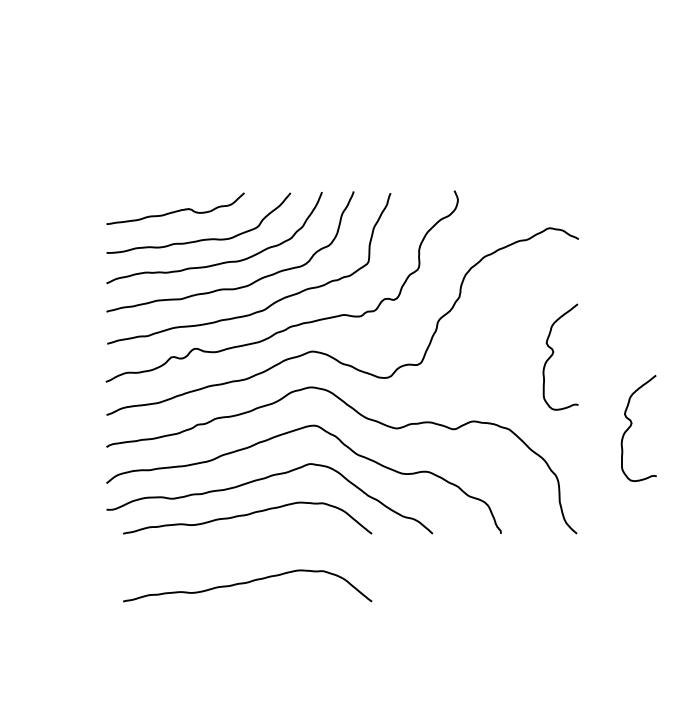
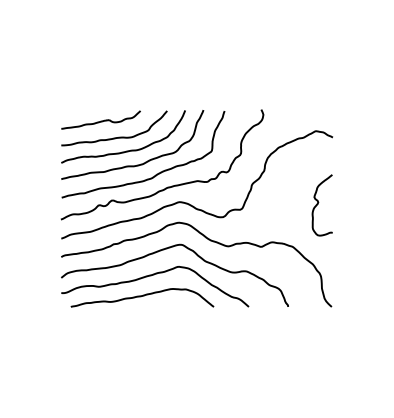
curve: (632, 426) -> (363, 245), removed
curve: (247, 583) -> (142, 335), removed

